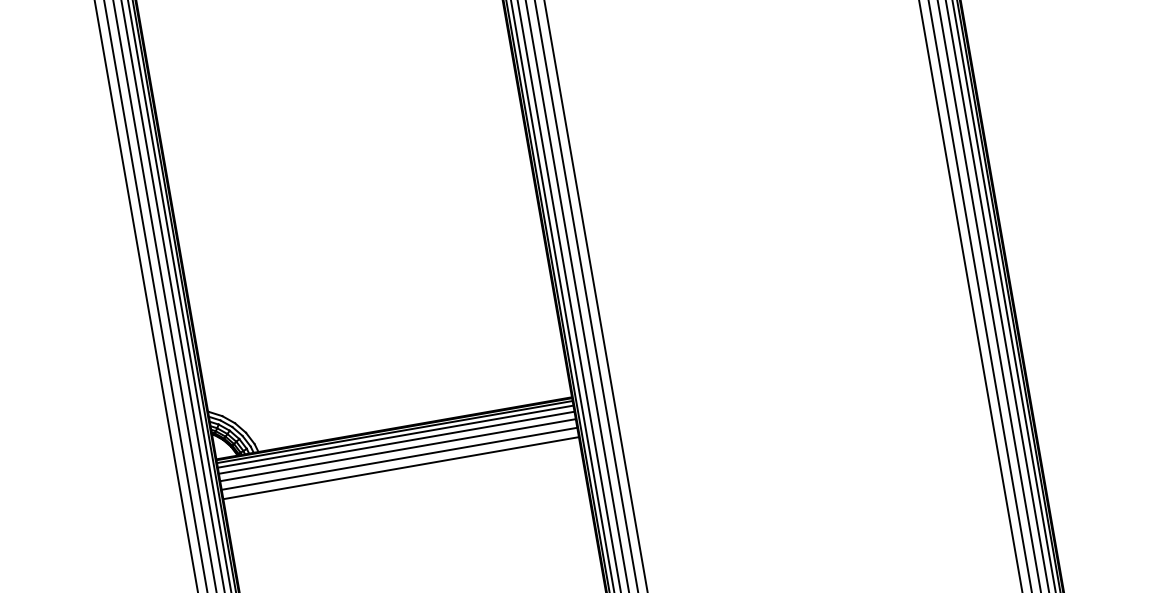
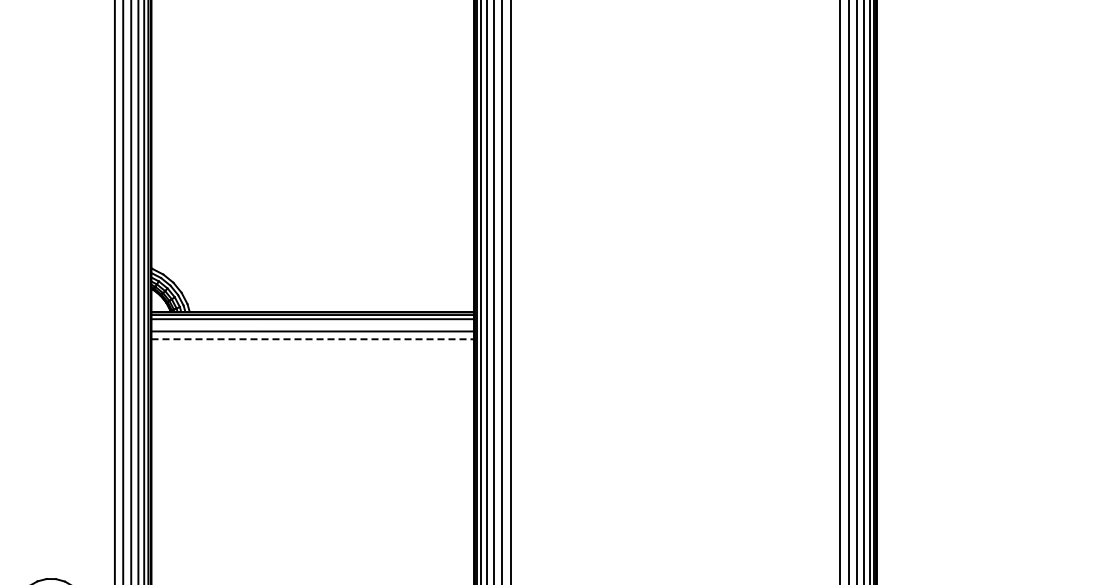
line: (396, 442) -> (312, 324), removed
line: (400, 458) -> (313, 339), solid -> dashed
line: (400, 467) -> (312, 347), removed

